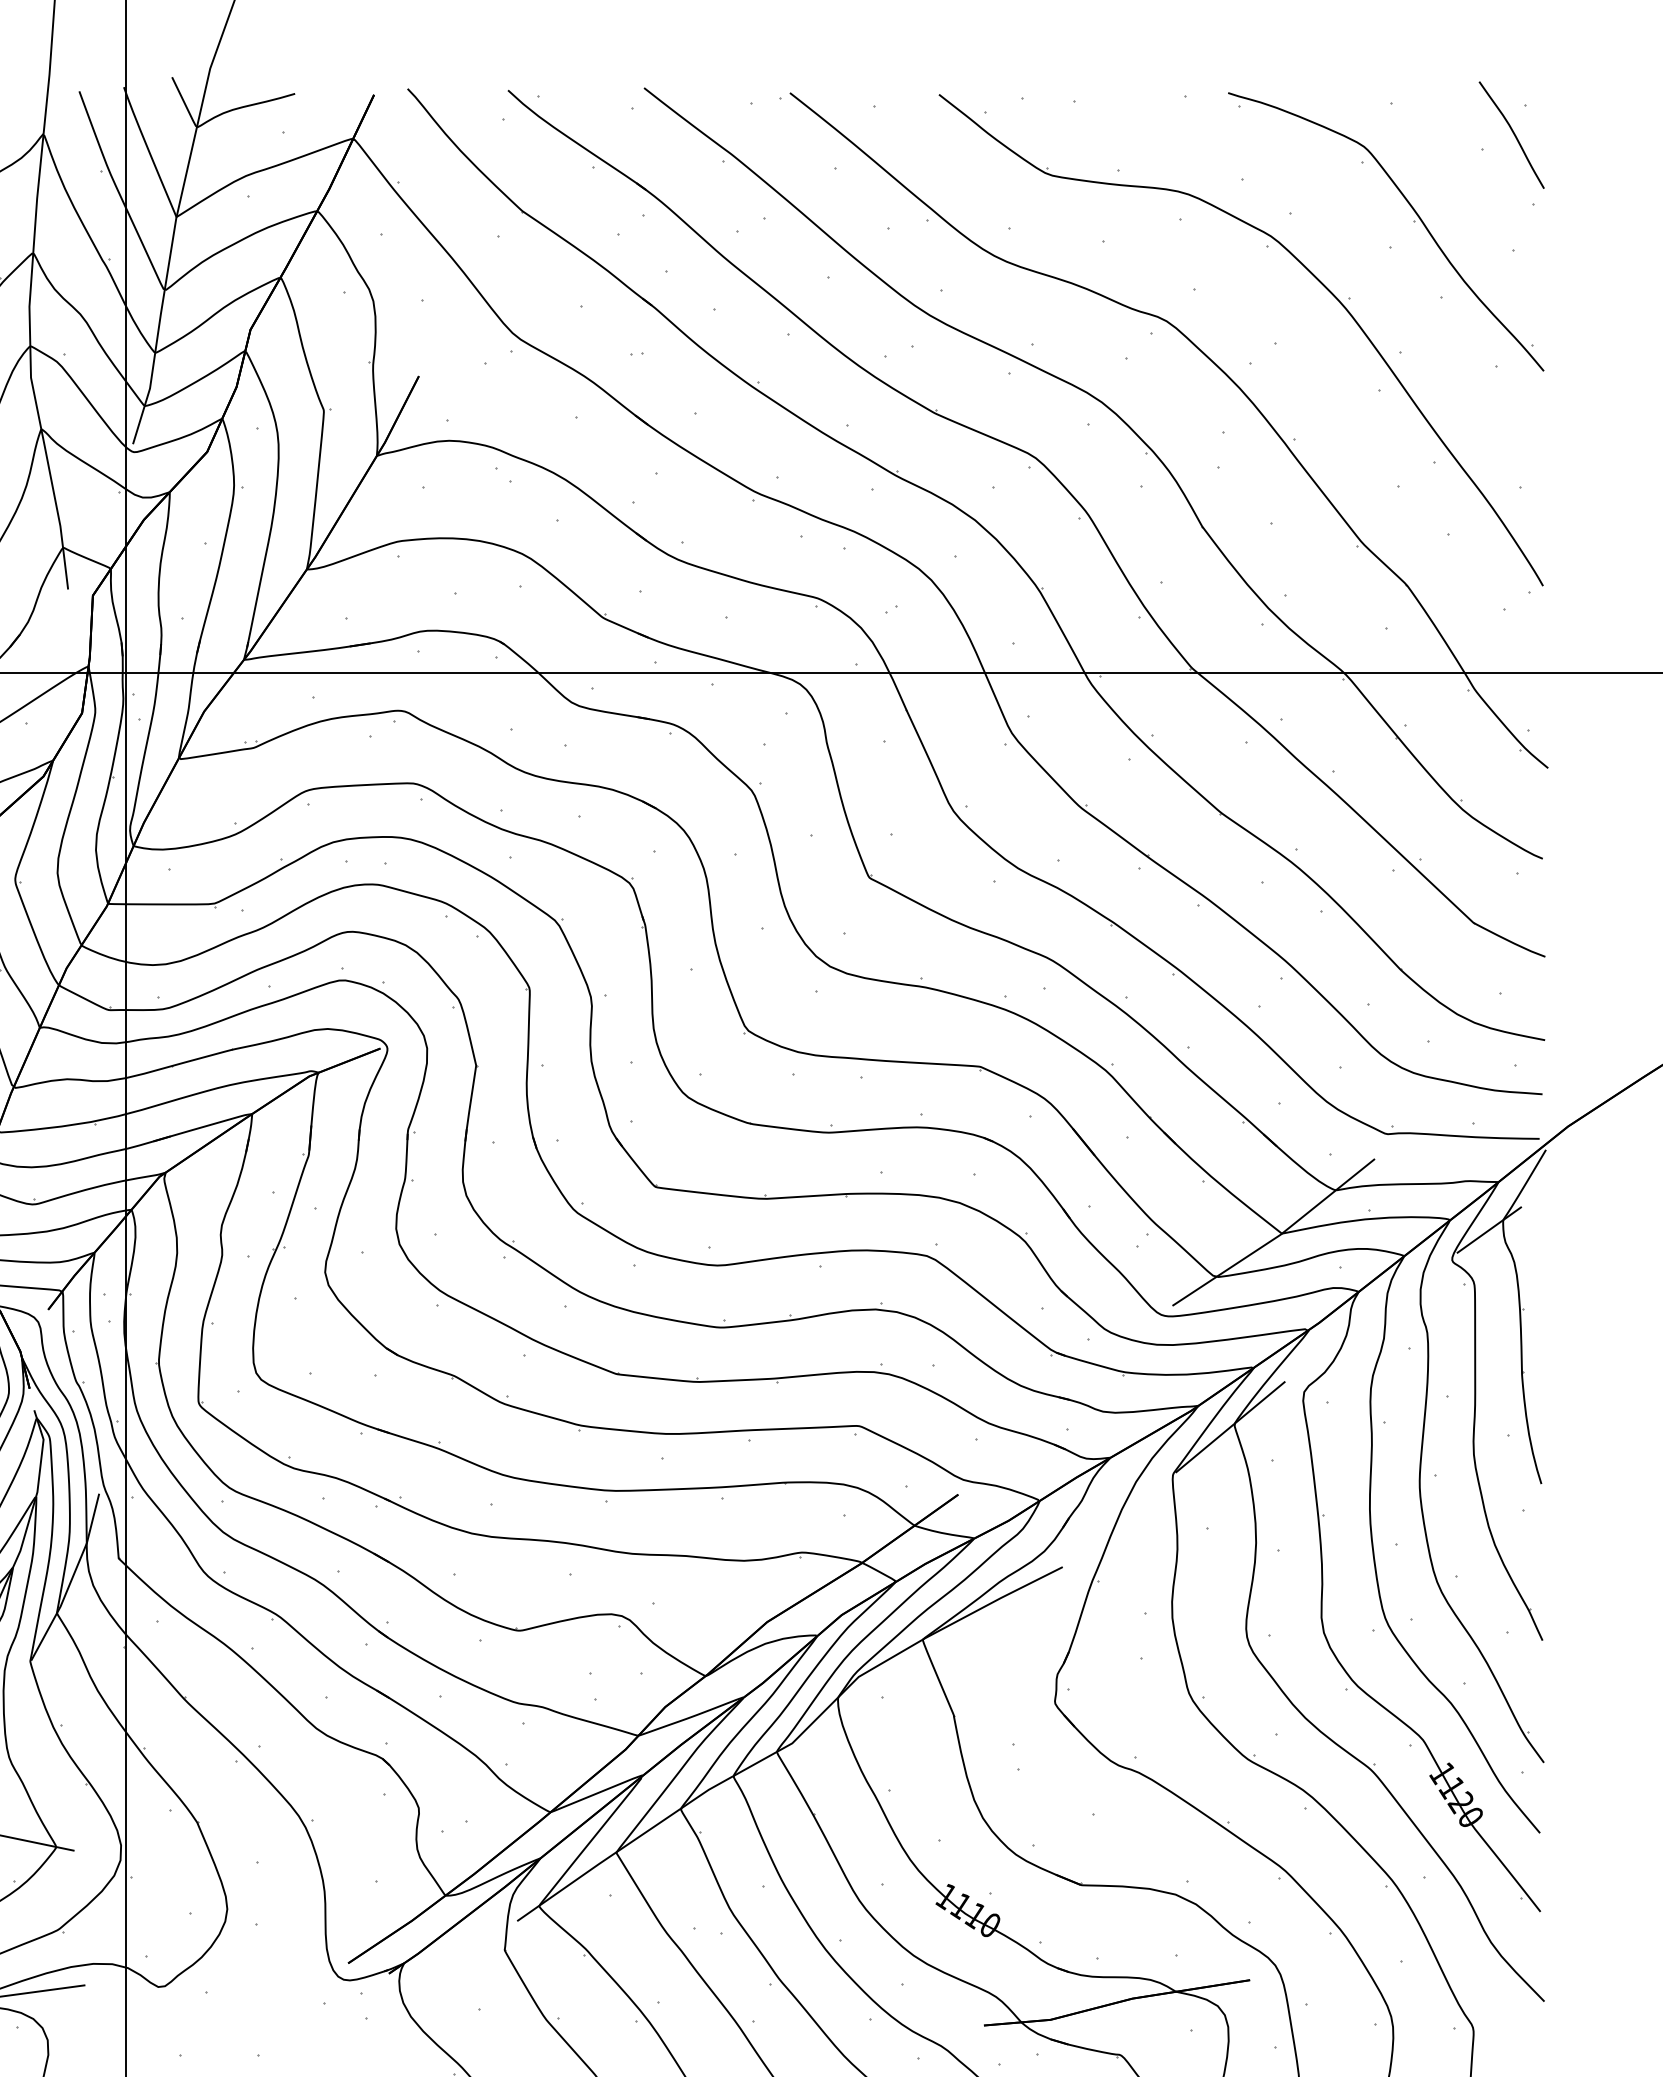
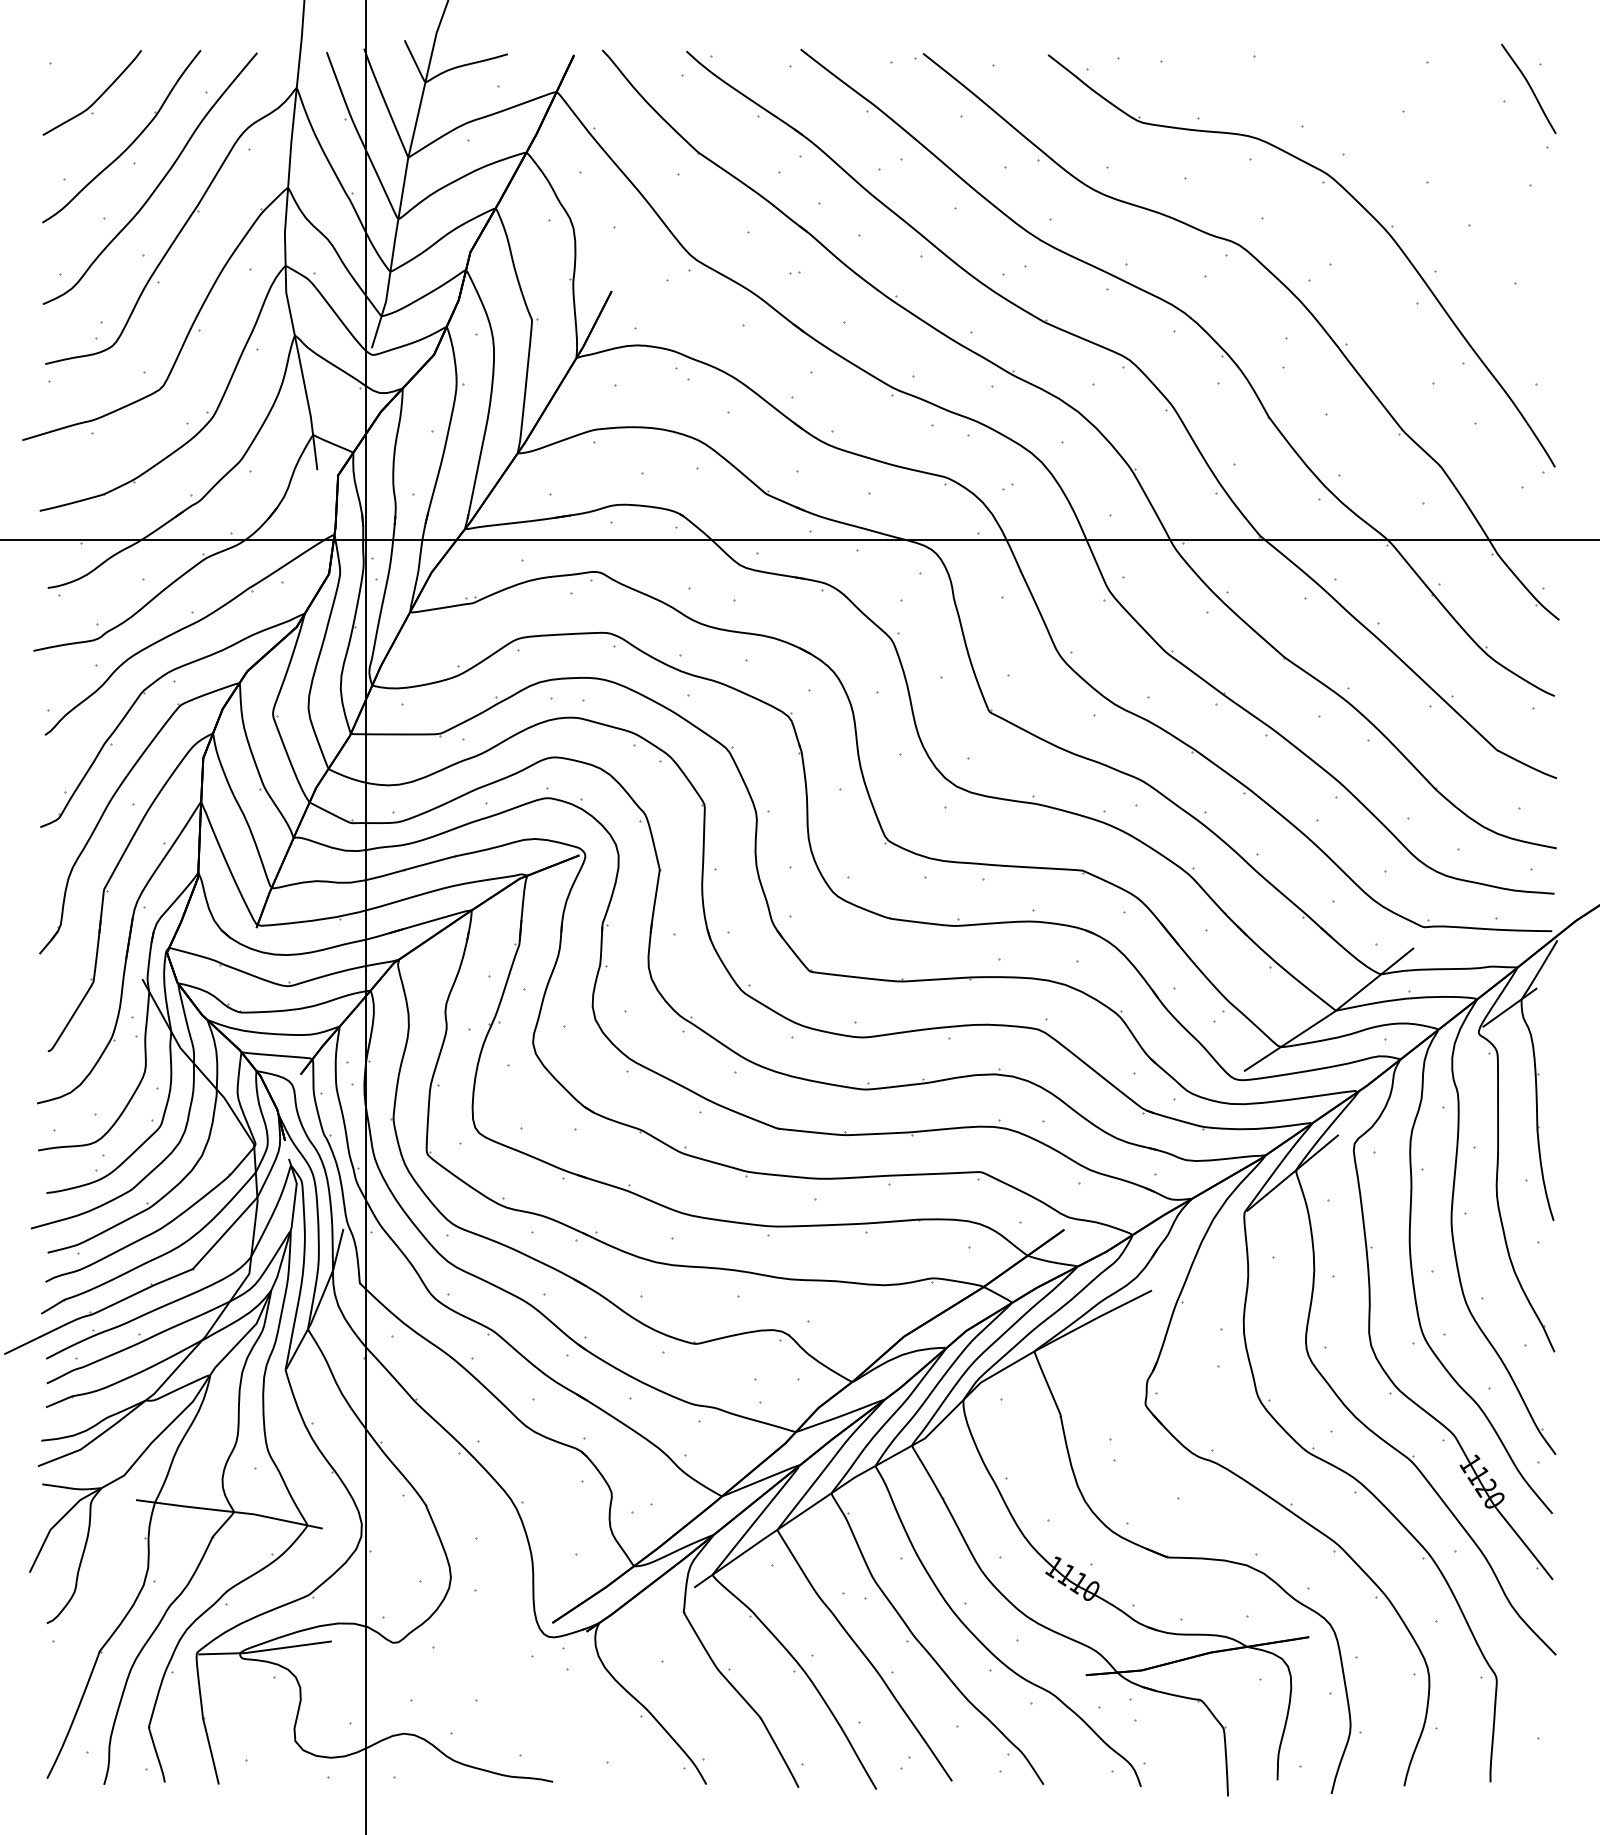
part: (1413, 221) -> (1446, 161), removed

